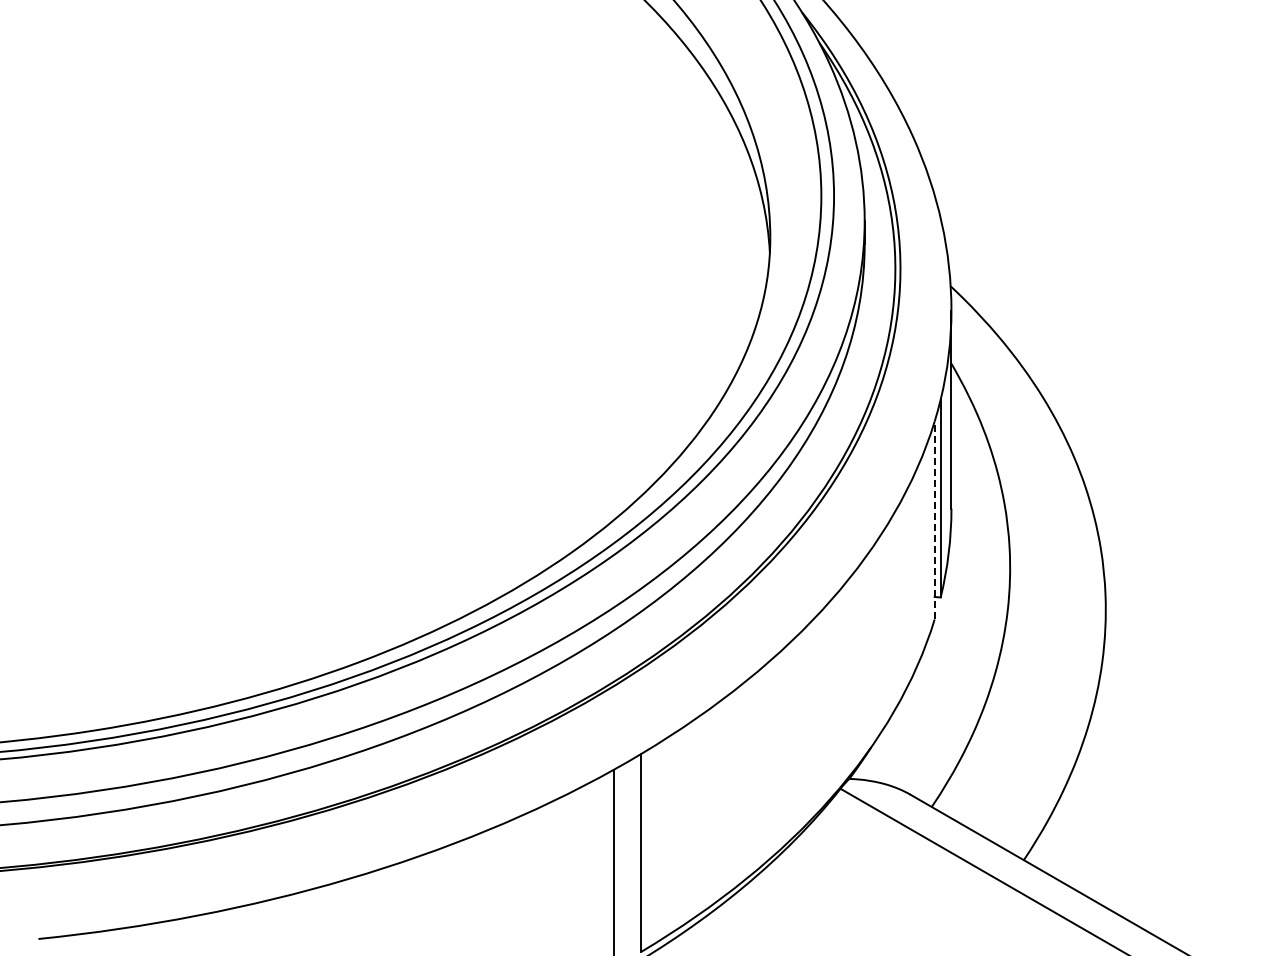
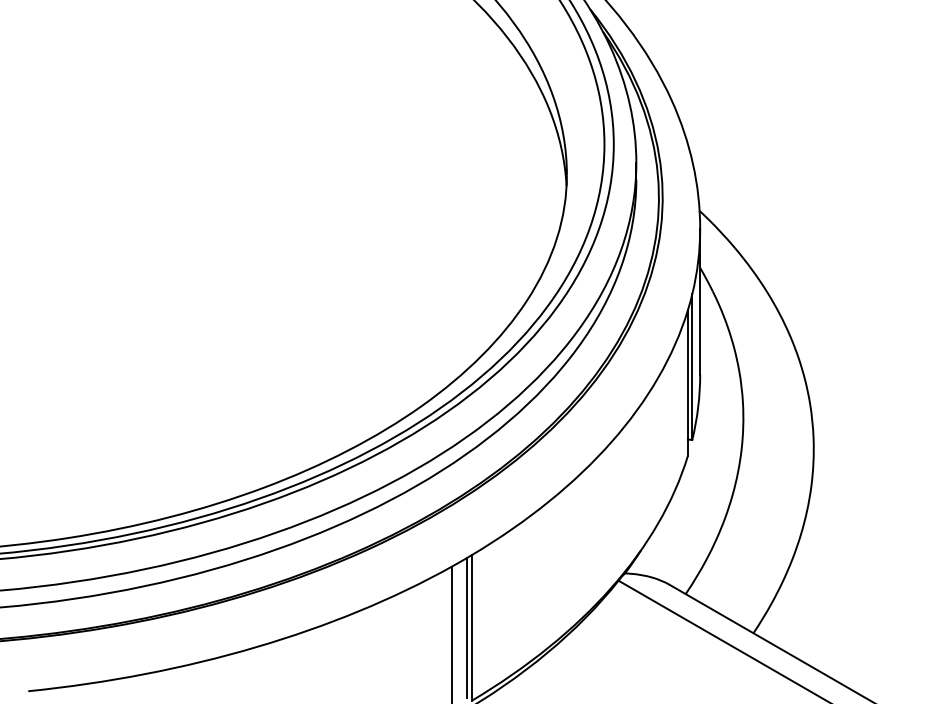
line: (934, 520) -> (687, 383), dashed -> solid
line: (634, 852) -> (466, 627), added

